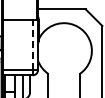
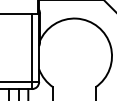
line: (32, 44) -> (31, 47), dashed -> solid

